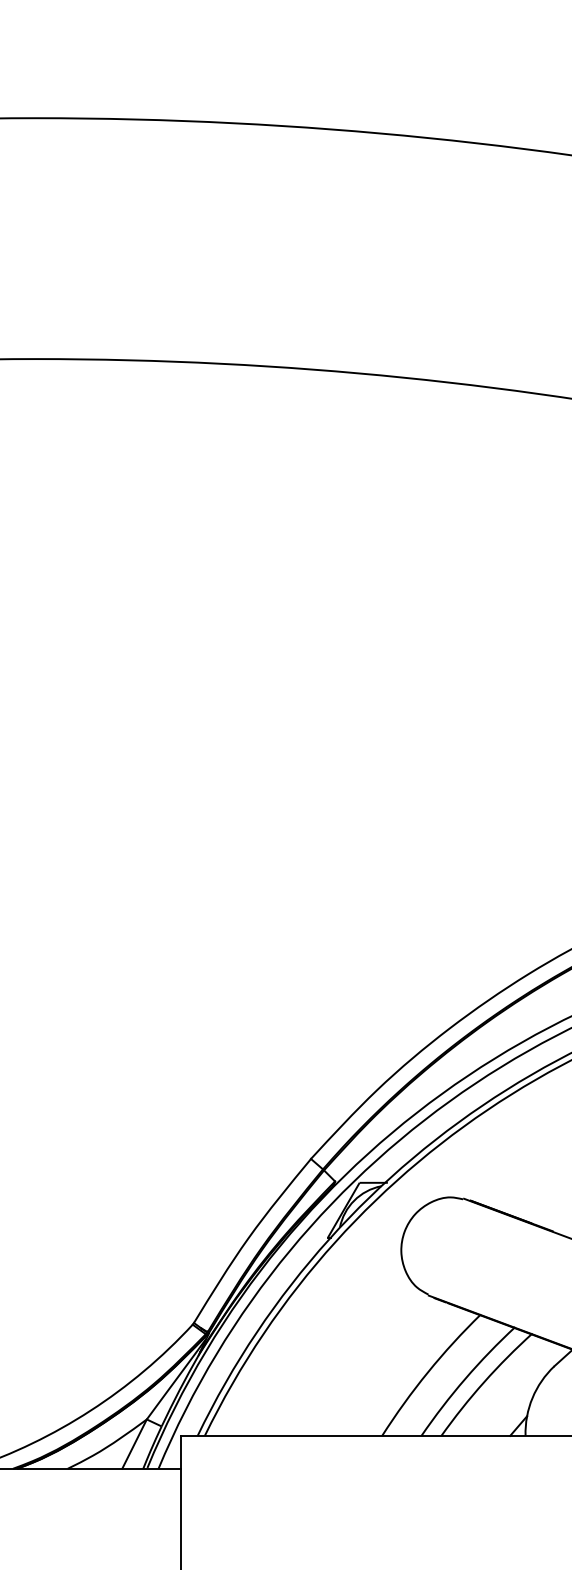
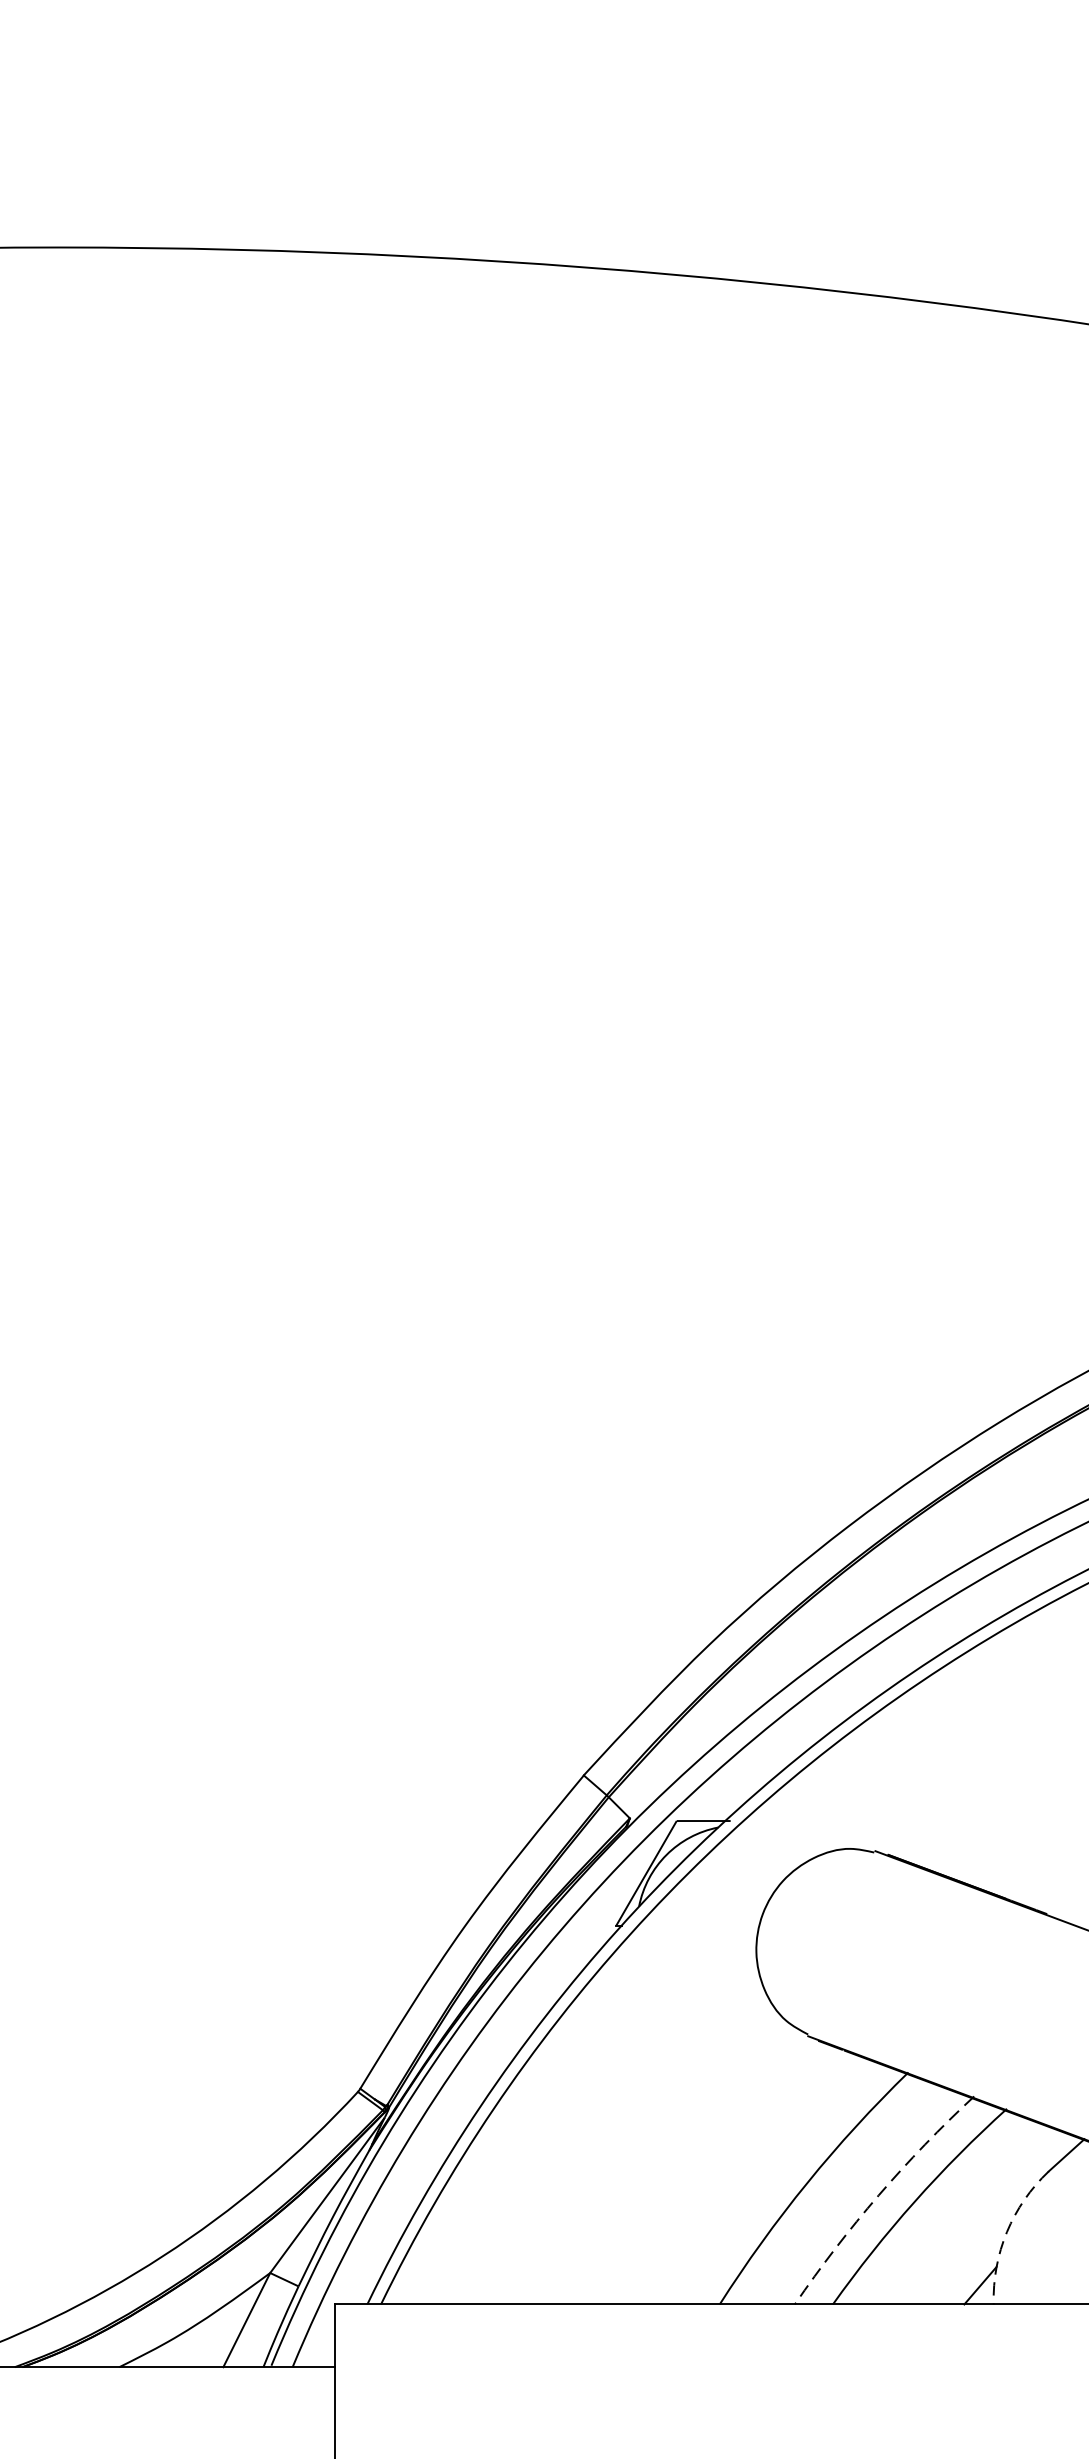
arc: (465, 1378) -> (878, 2194), solid -> dashed
arc: (532, 1398) -> (1006, 2232), solid -> dashed

